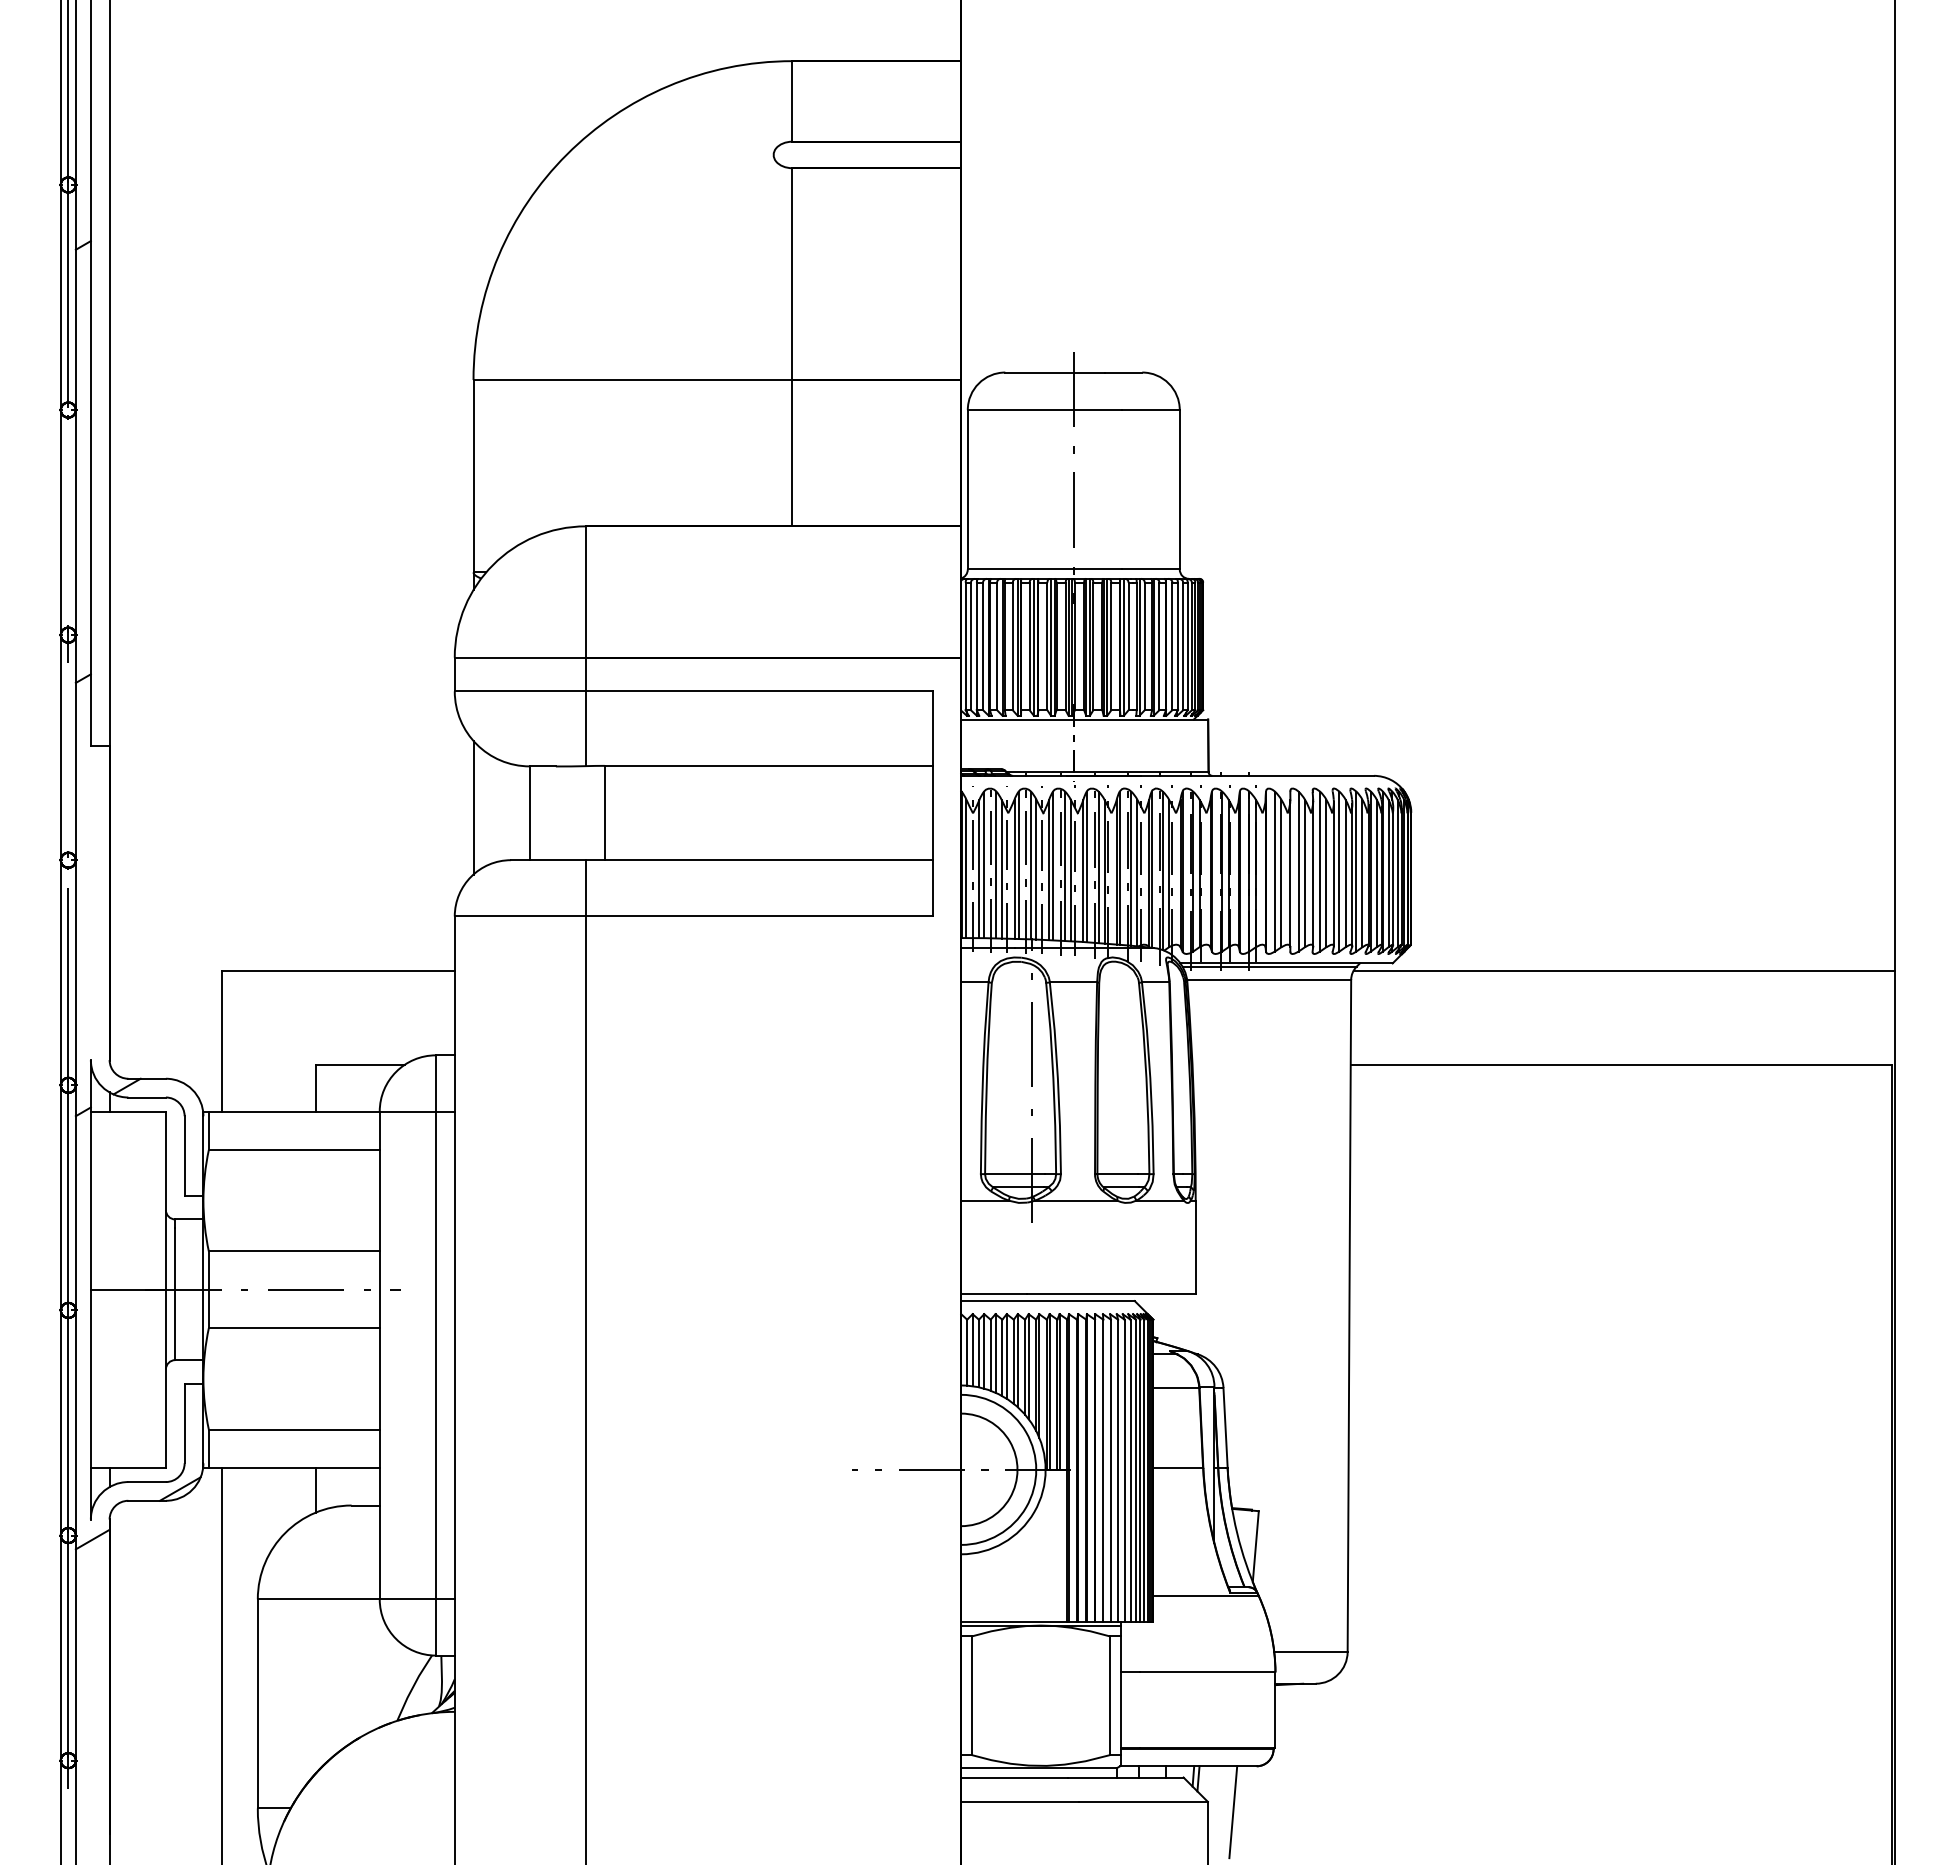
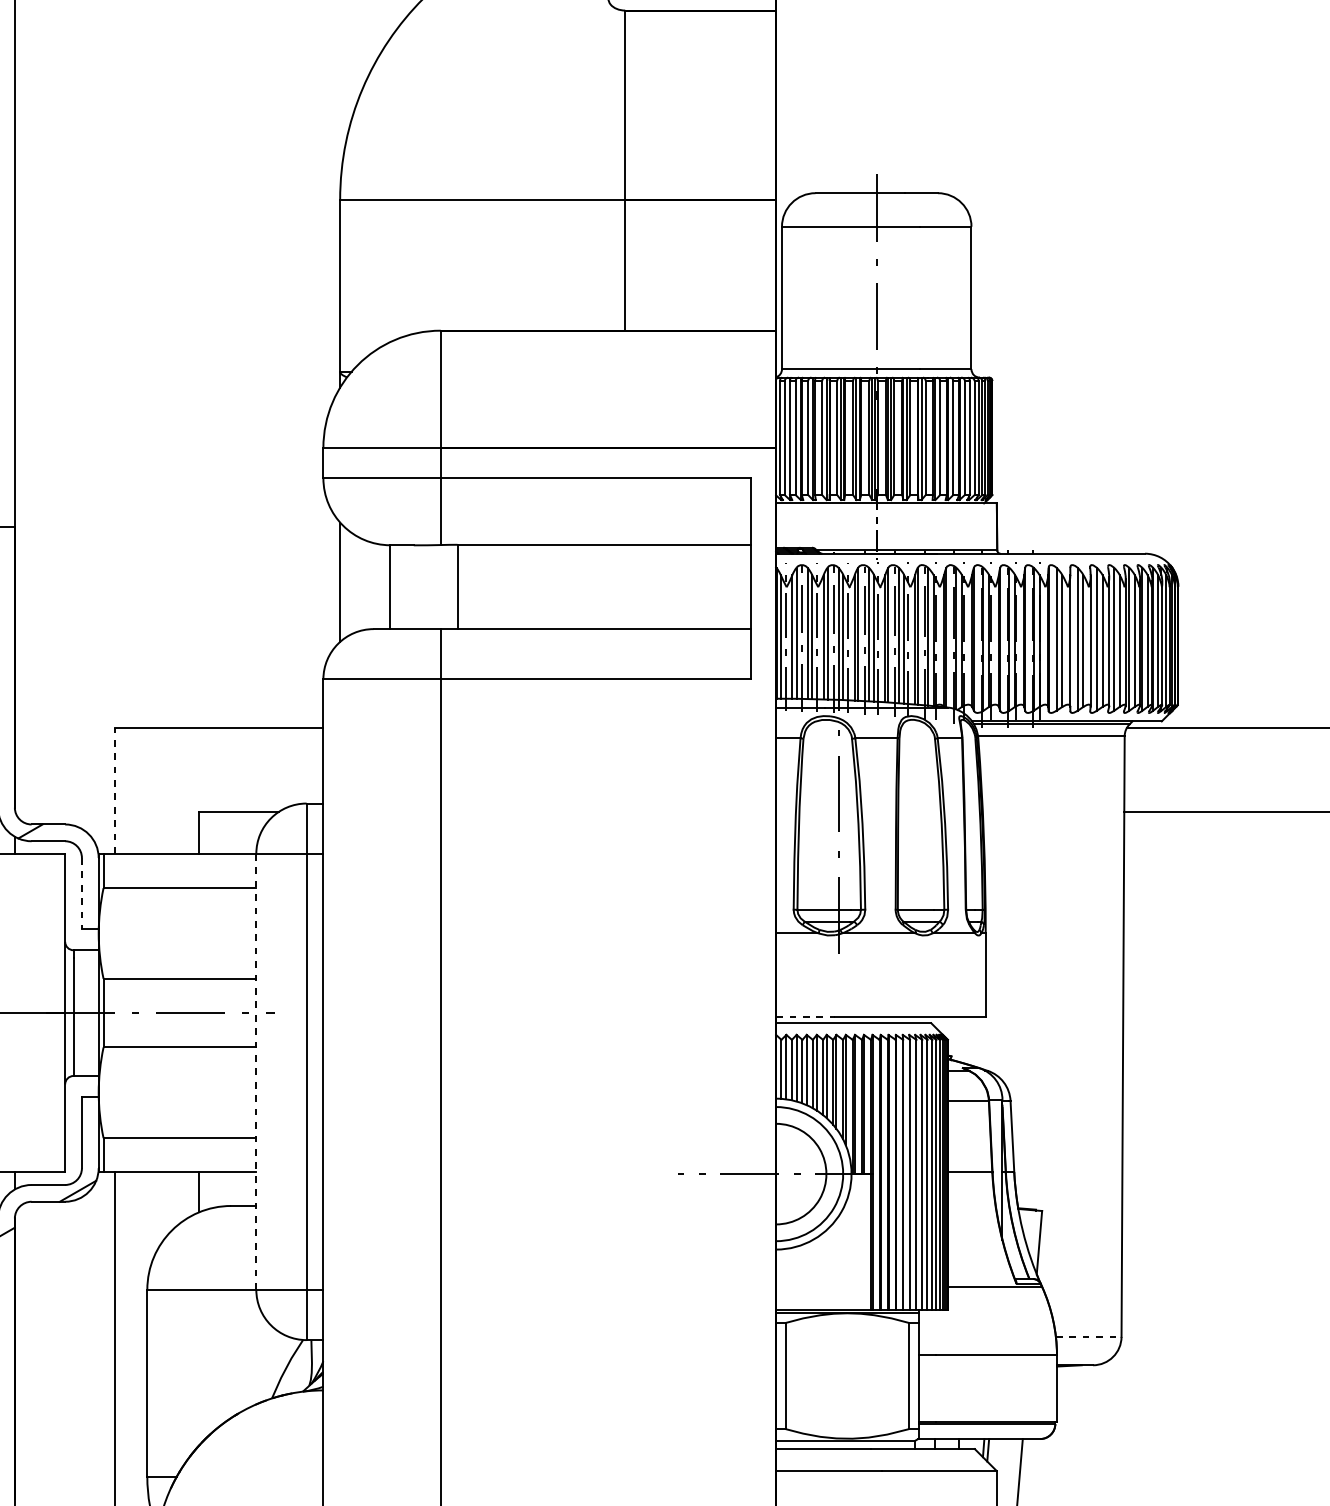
line: (222, 1040) -> (115, 790), solid -> dashed
line: (184, 1156) -> (81, 893), solid -> dashed
line: (994, 1294) -> (805, 1017), solid -> dashed
line: (379, 1355) -> (256, 1071), solid -> dashed
line: (1310, 1651) -> (1088, 1336), solid -> dashed

